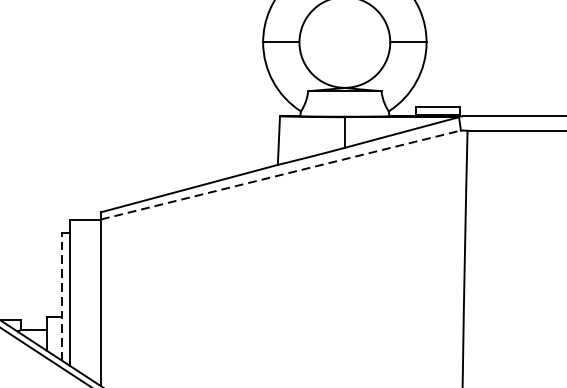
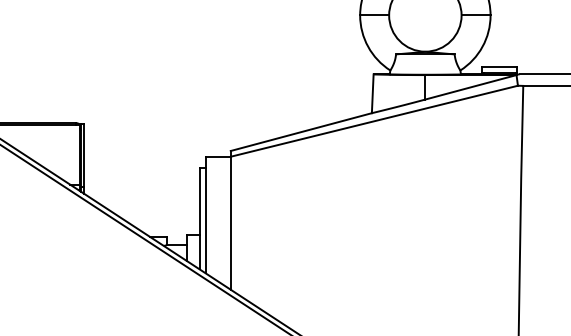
line: (281, 175) -> (374, 121), dashed -> solid
line: (61, 296) -> (199, 218), dashed -> solid

